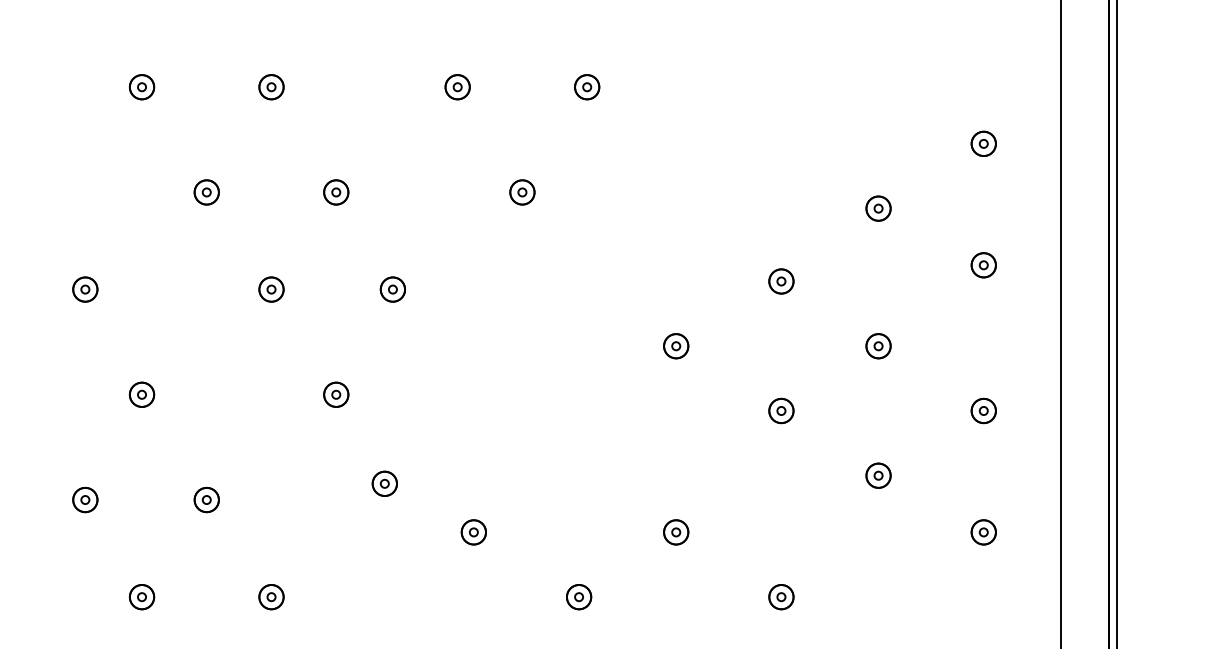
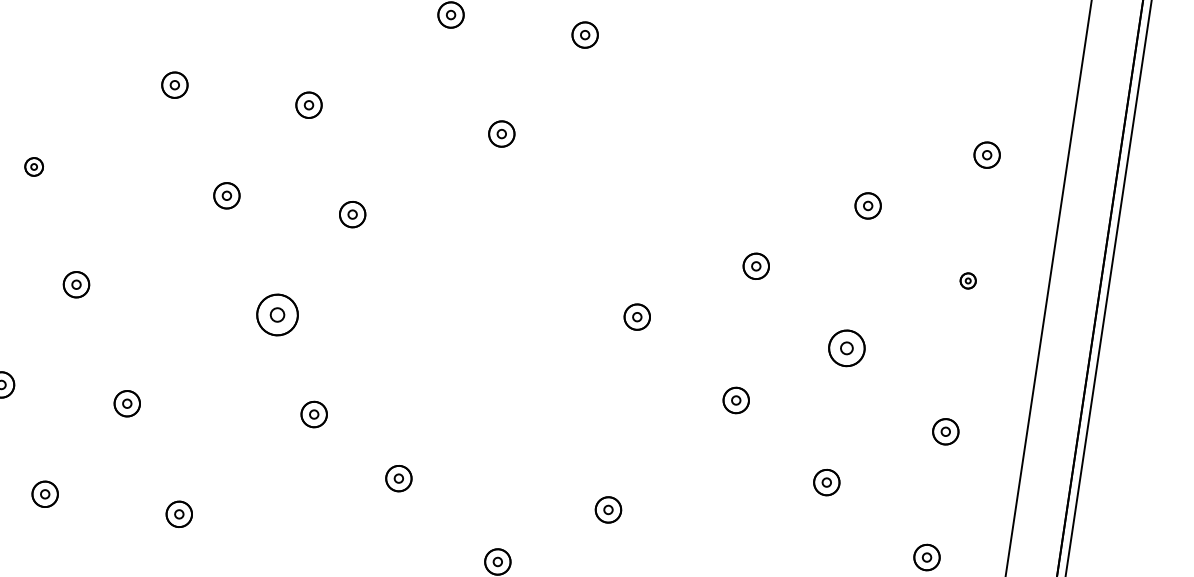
part: (983, 265) -> (968, 281), size x0.6
part: (85, 289) -> (34, 166), size x0.7
part: (878, 346) -> (846, 348), size x1.4
part: (336, 394) -> (277, 314), size x1.6

